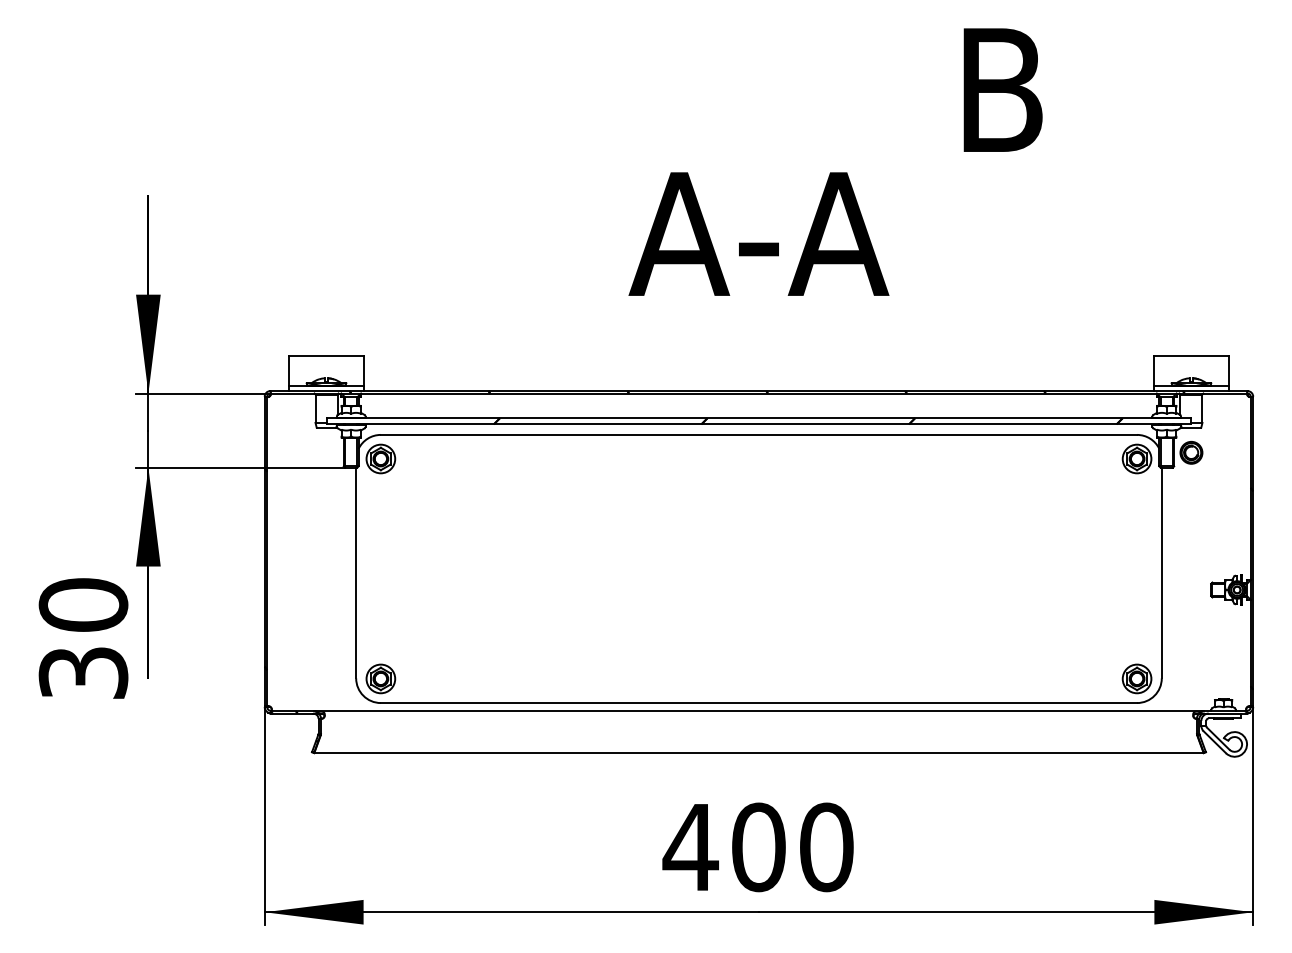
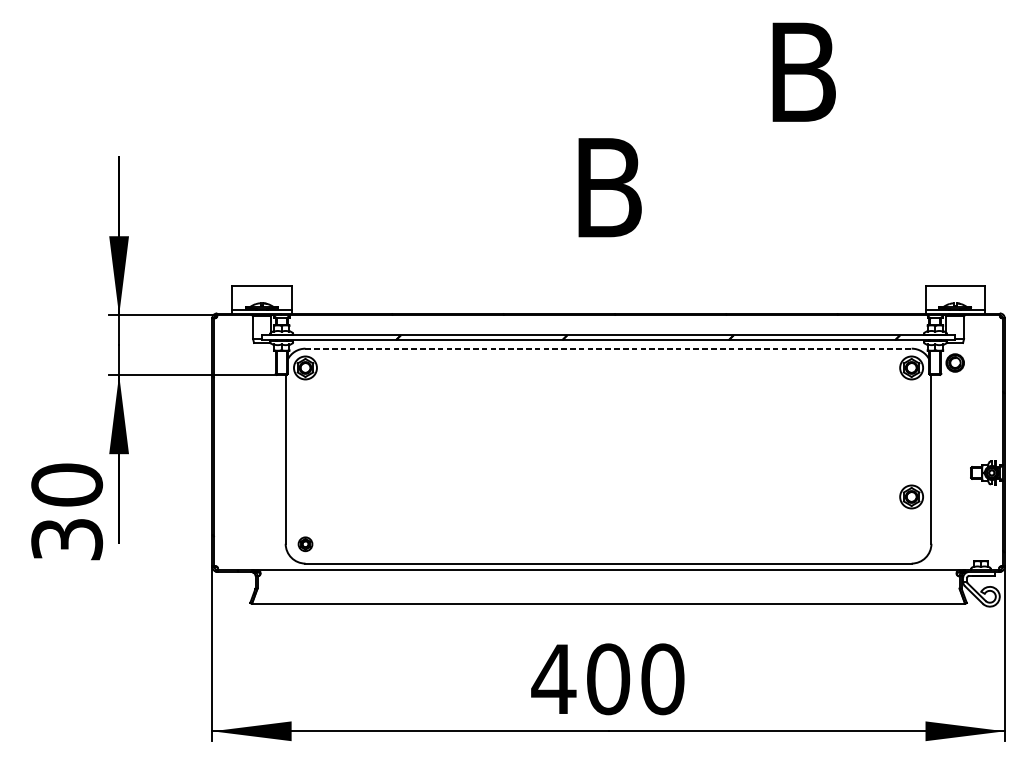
text: (758, 233) -> (608, 187), A-A -> B
line: (759, 434) -> (608, 348), solid -> dashed
part: (380, 678) -> (305, 543), size x0.6
part: (1136, 678) -> (911, 496), moved

